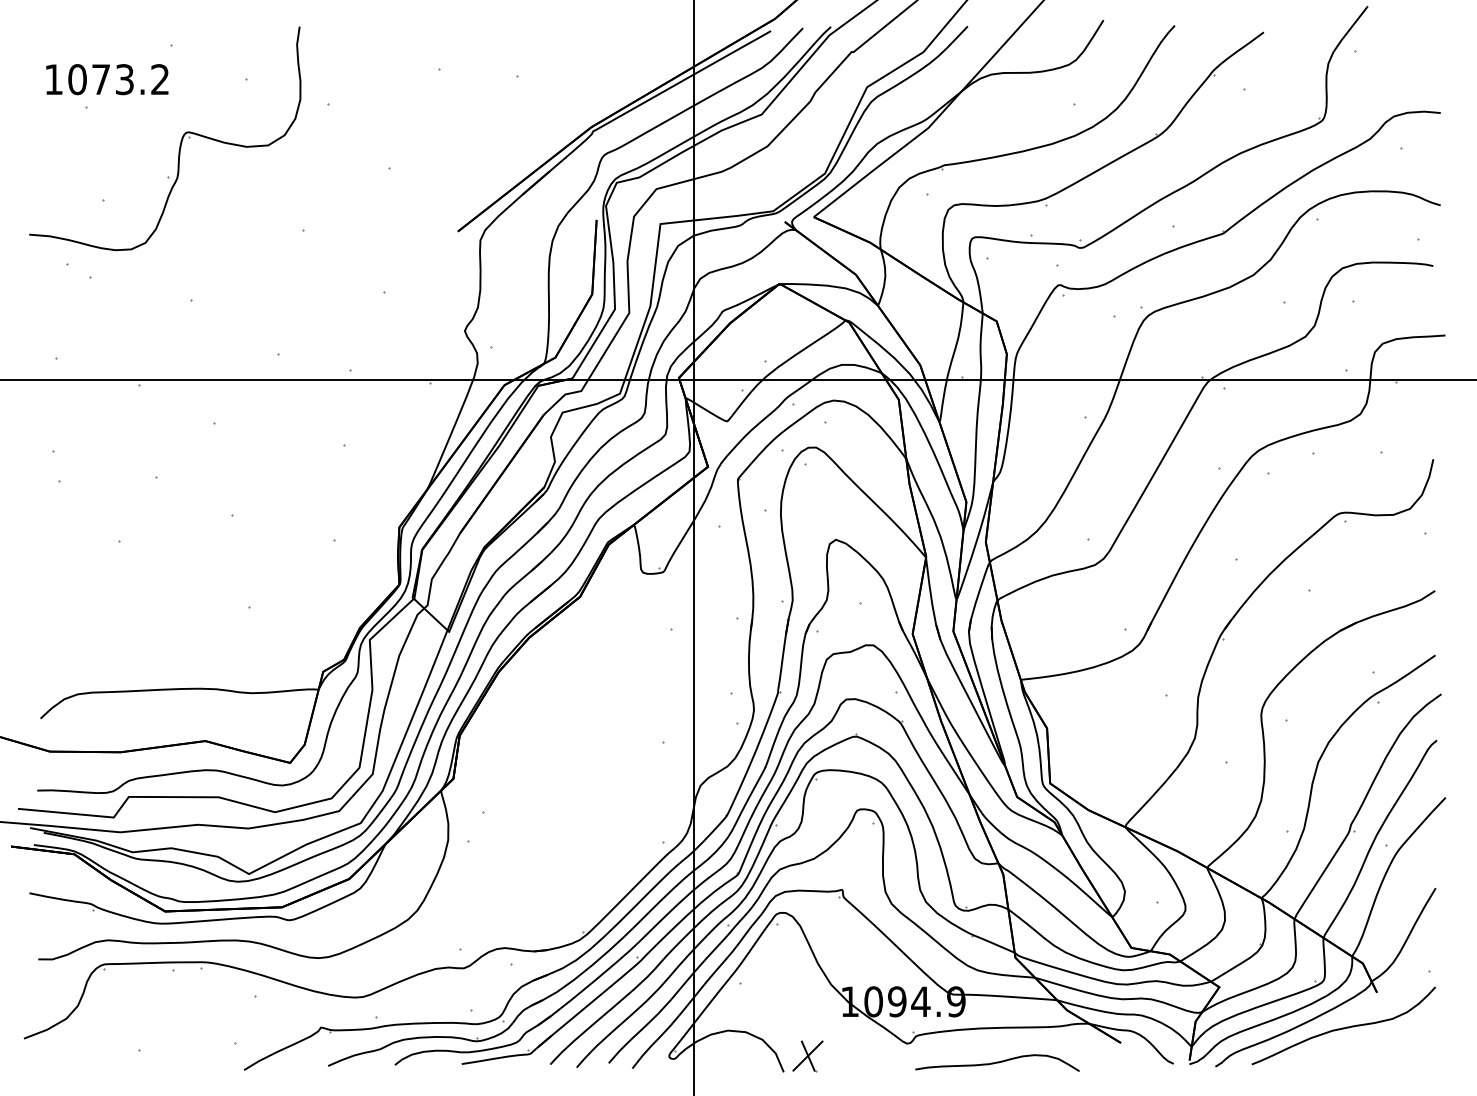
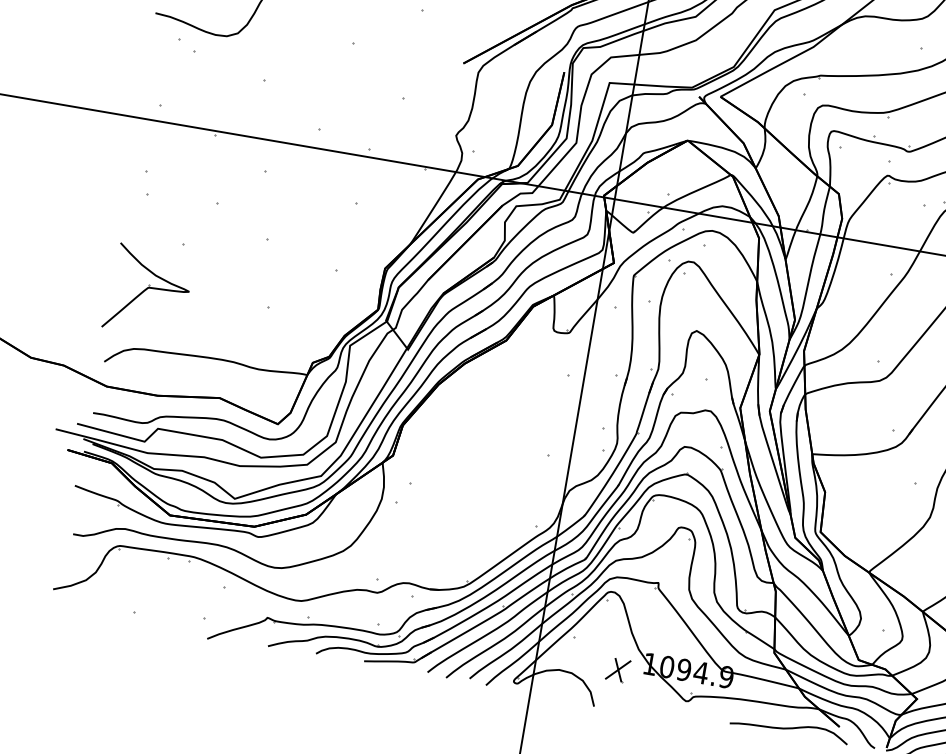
part: (83, 612) -> (148, 290), added
part: (807, 1056) -> (617, 670), moved
curve: (997, 1062) -> (789, 728), moved

